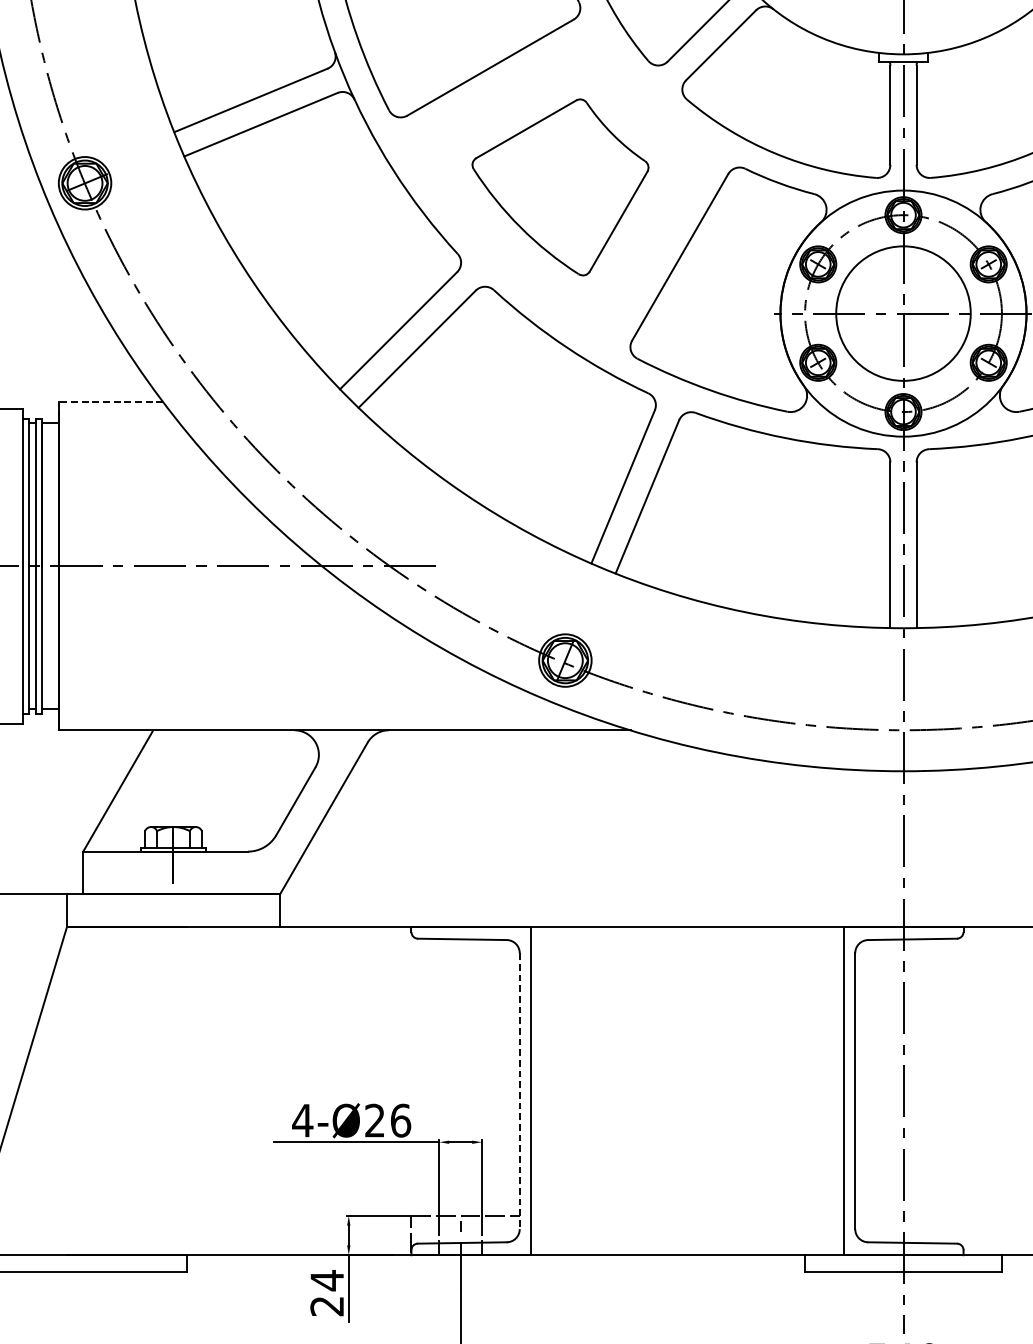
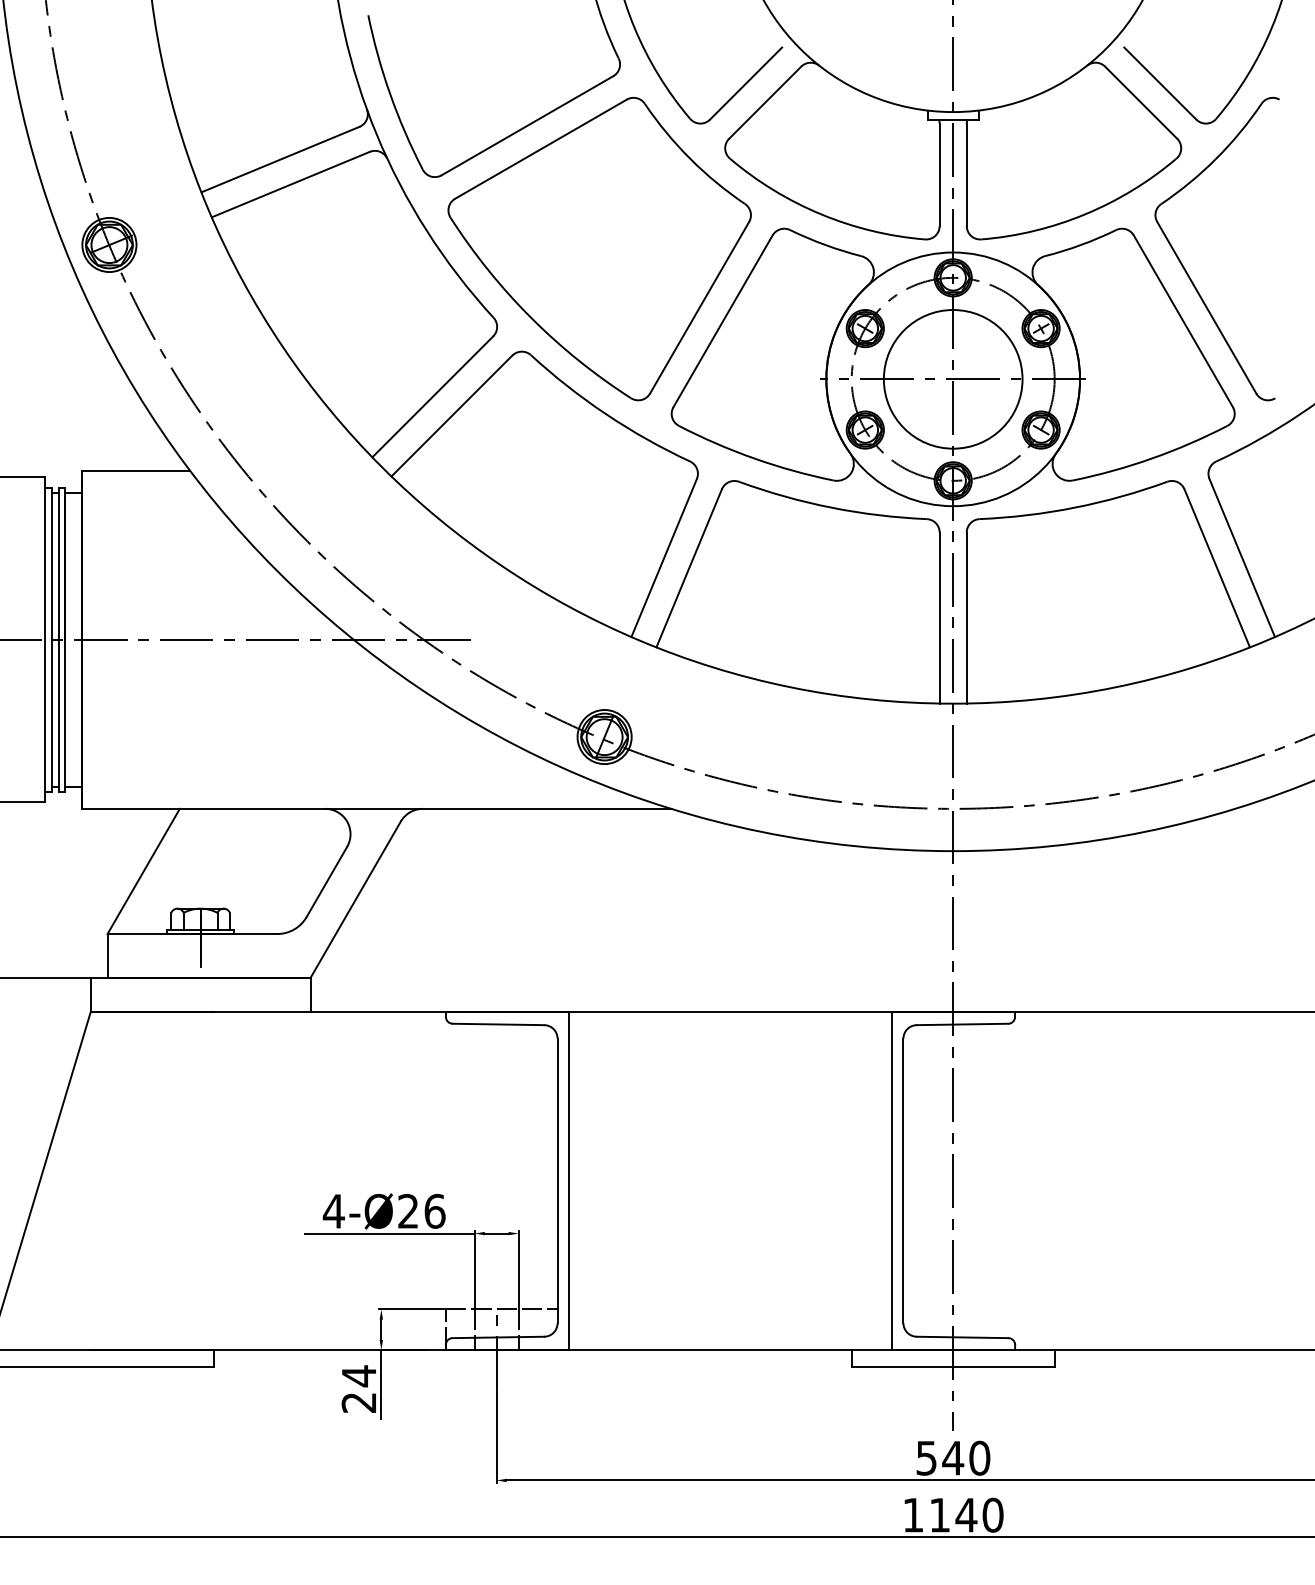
part: (560, 187) -> (599, 249), size x1.67
line: (111, 402) -> (136, 470), dashed -> solid
line: (519, 1091) -> (557, 1181), dashed -> solid

